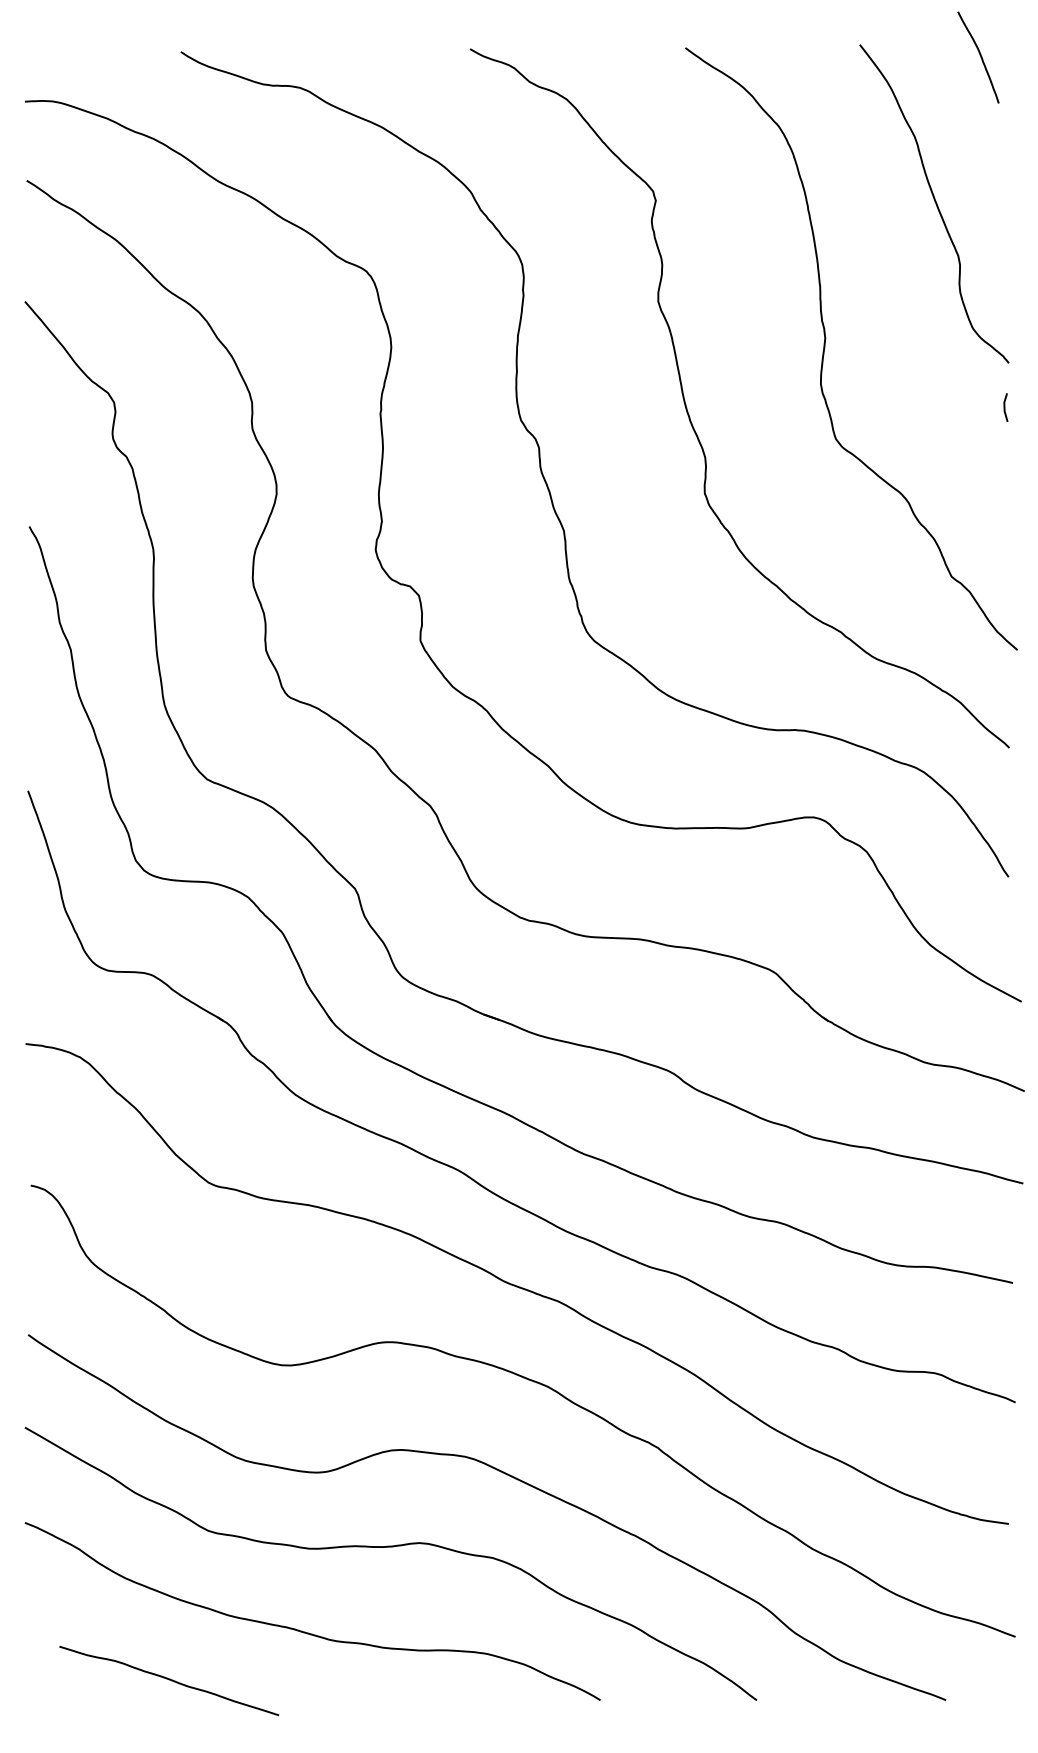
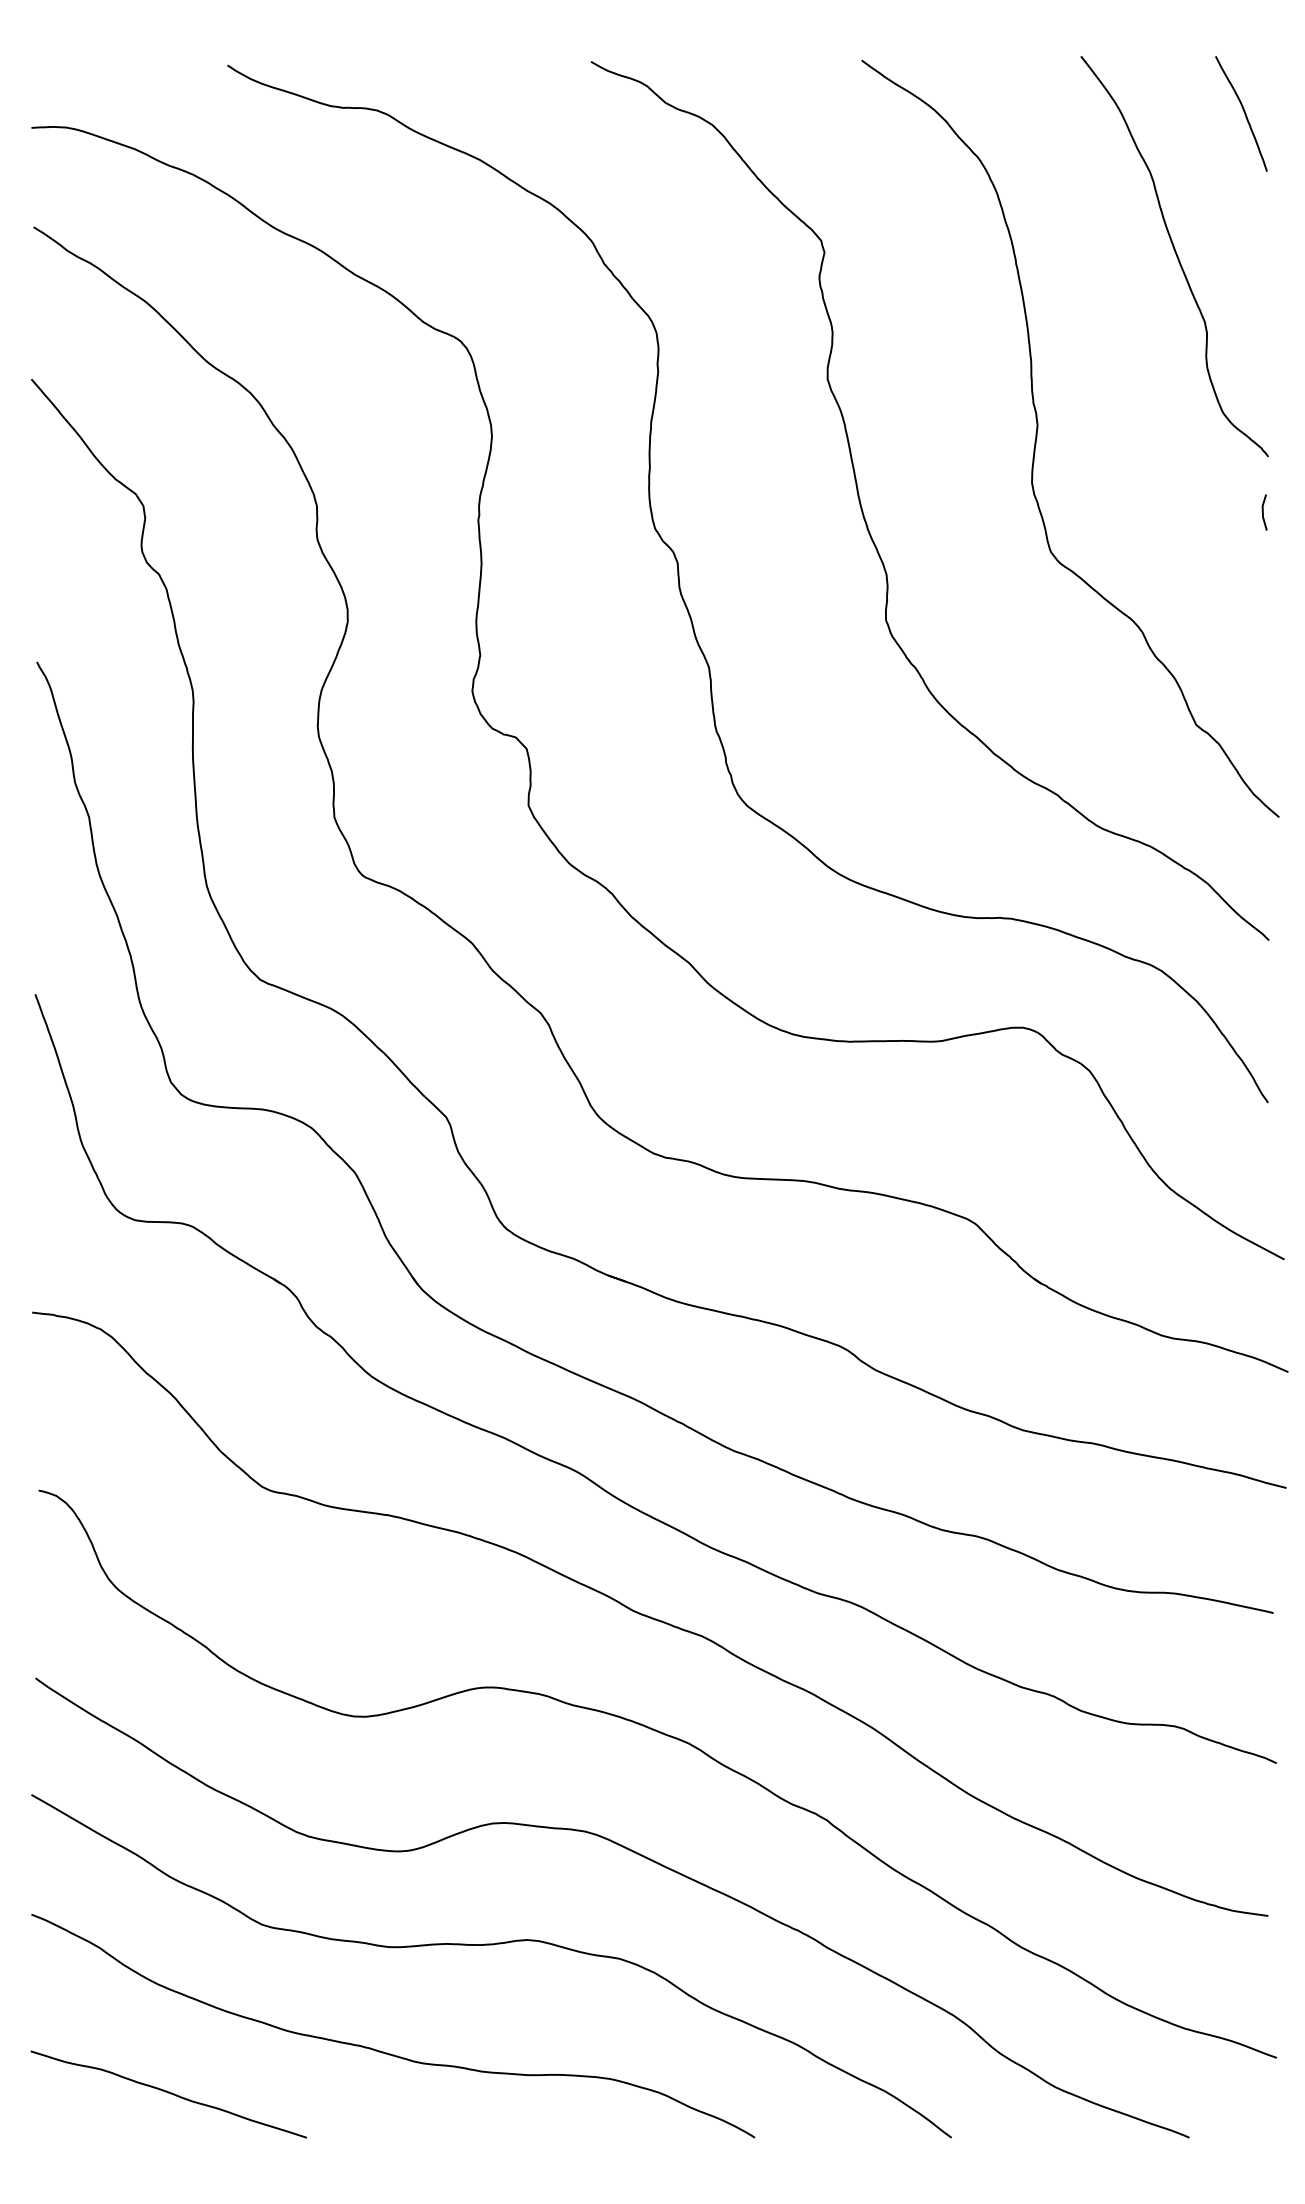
curve: (980, 57) -> (1244, 113), moved
curve: (169, 1680) -> (169, 2093), moved

